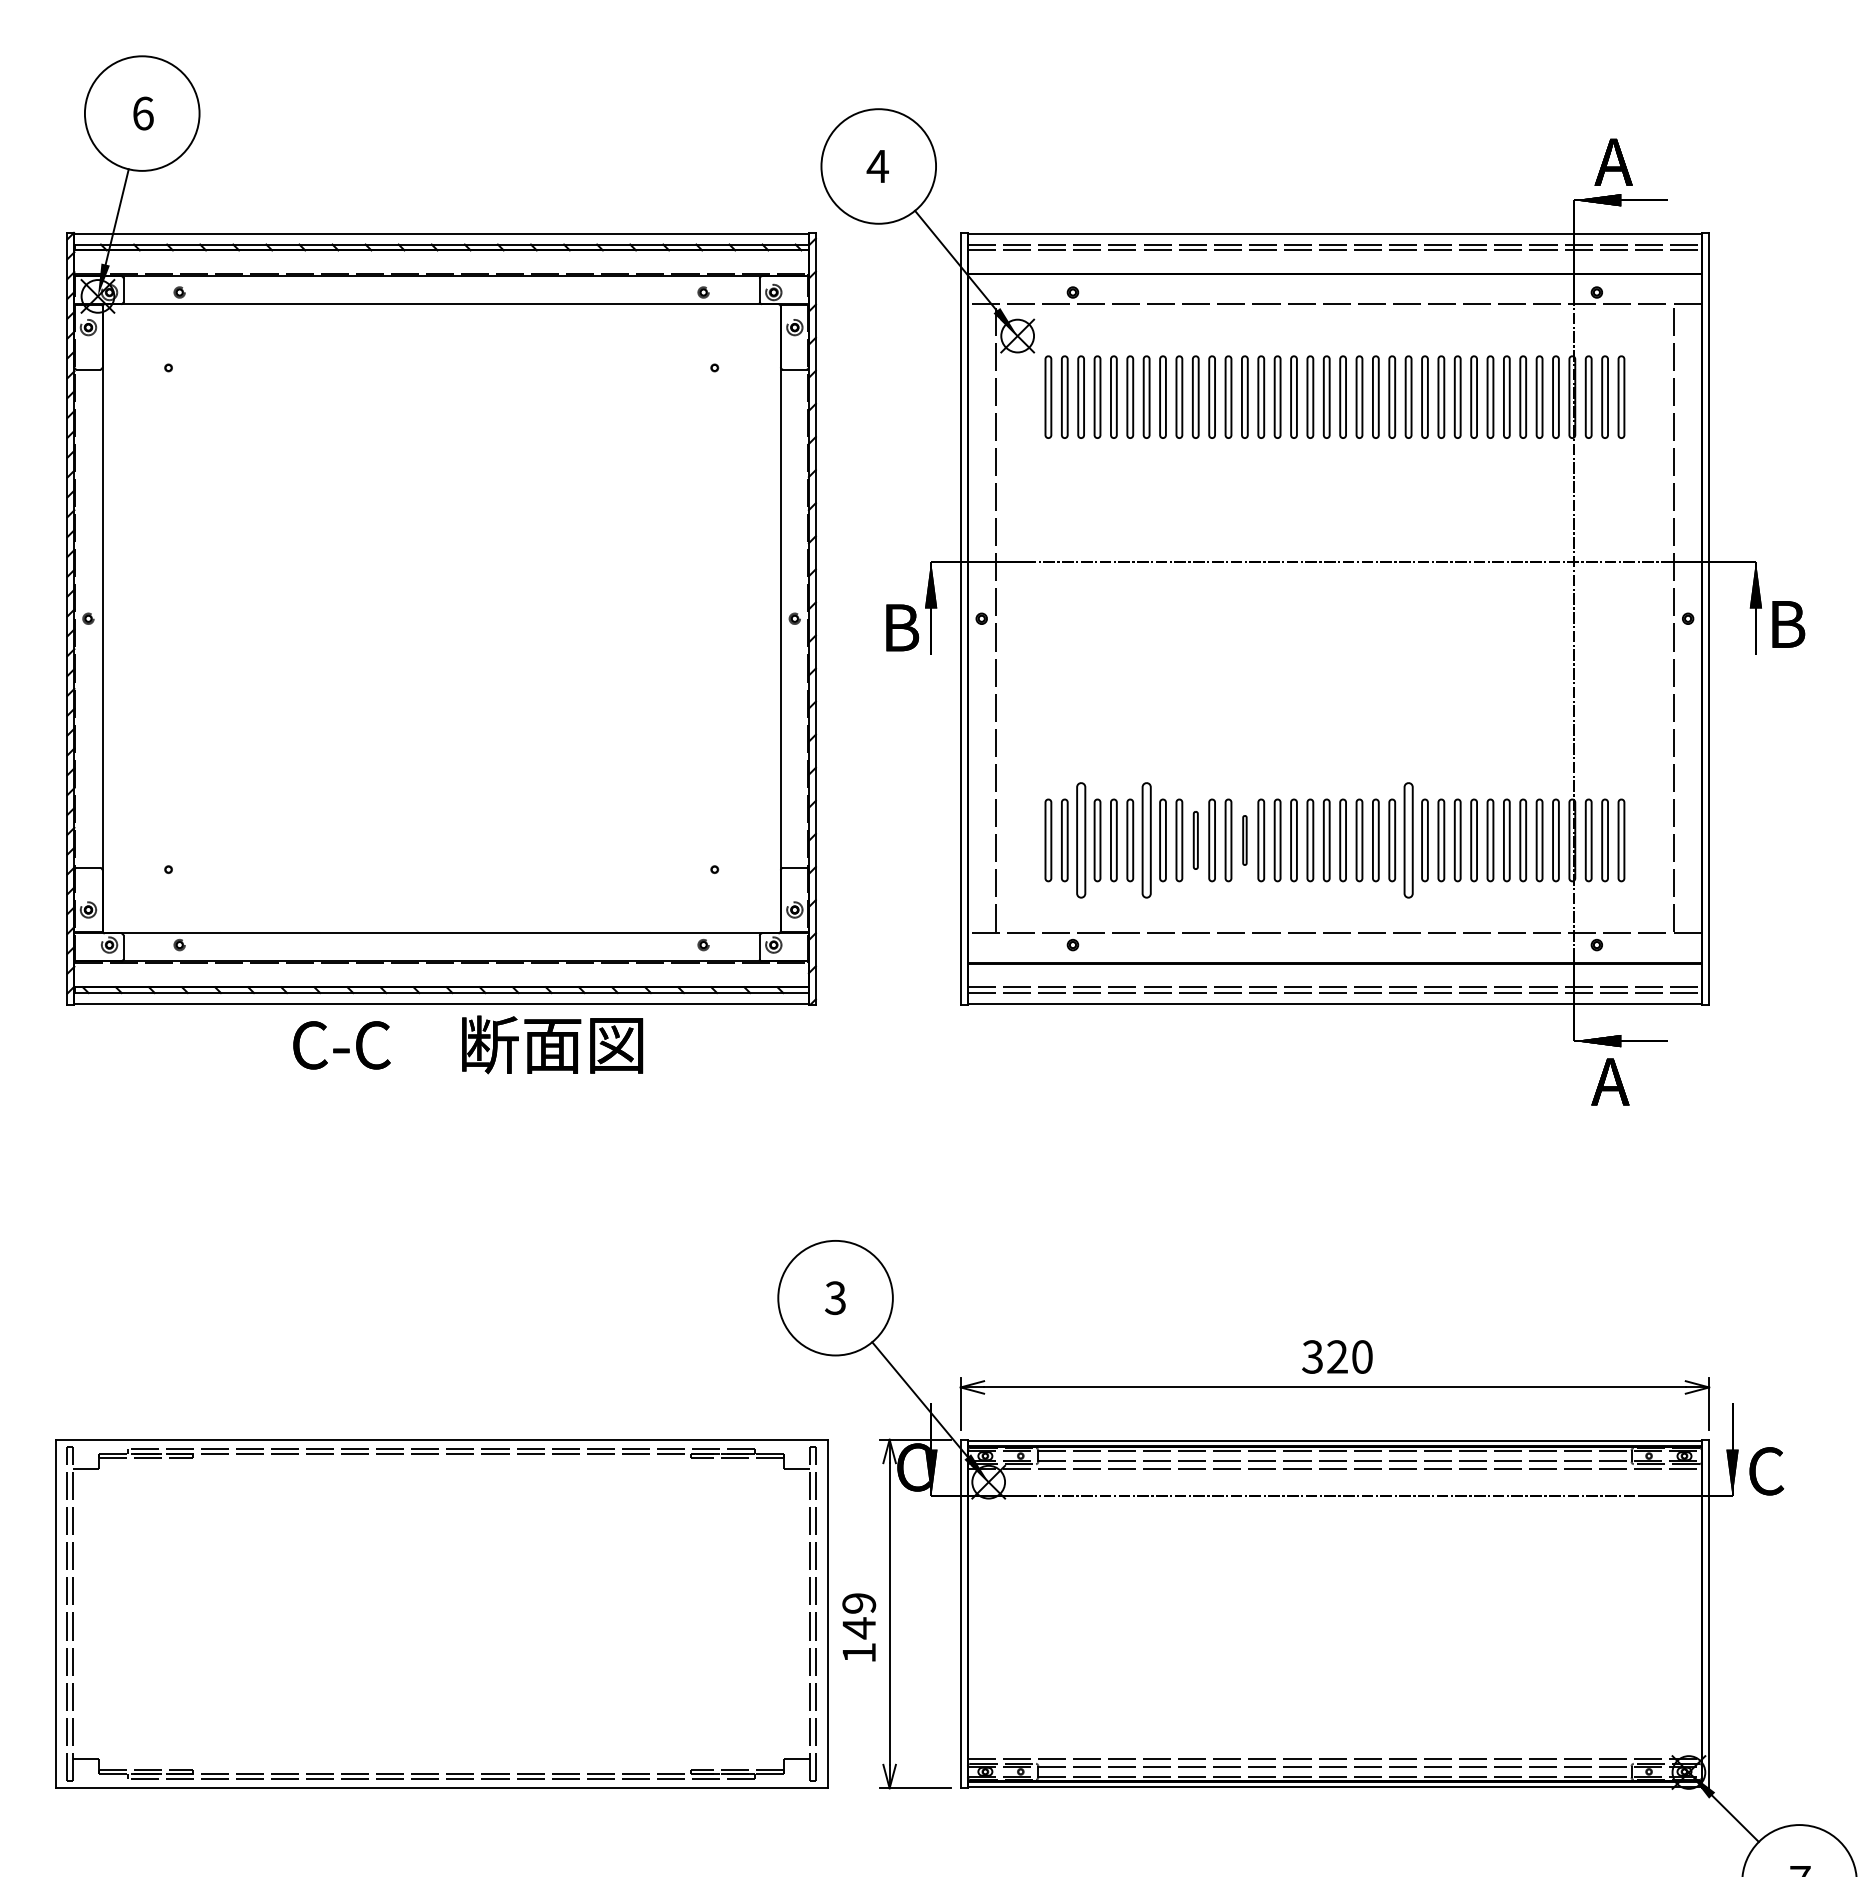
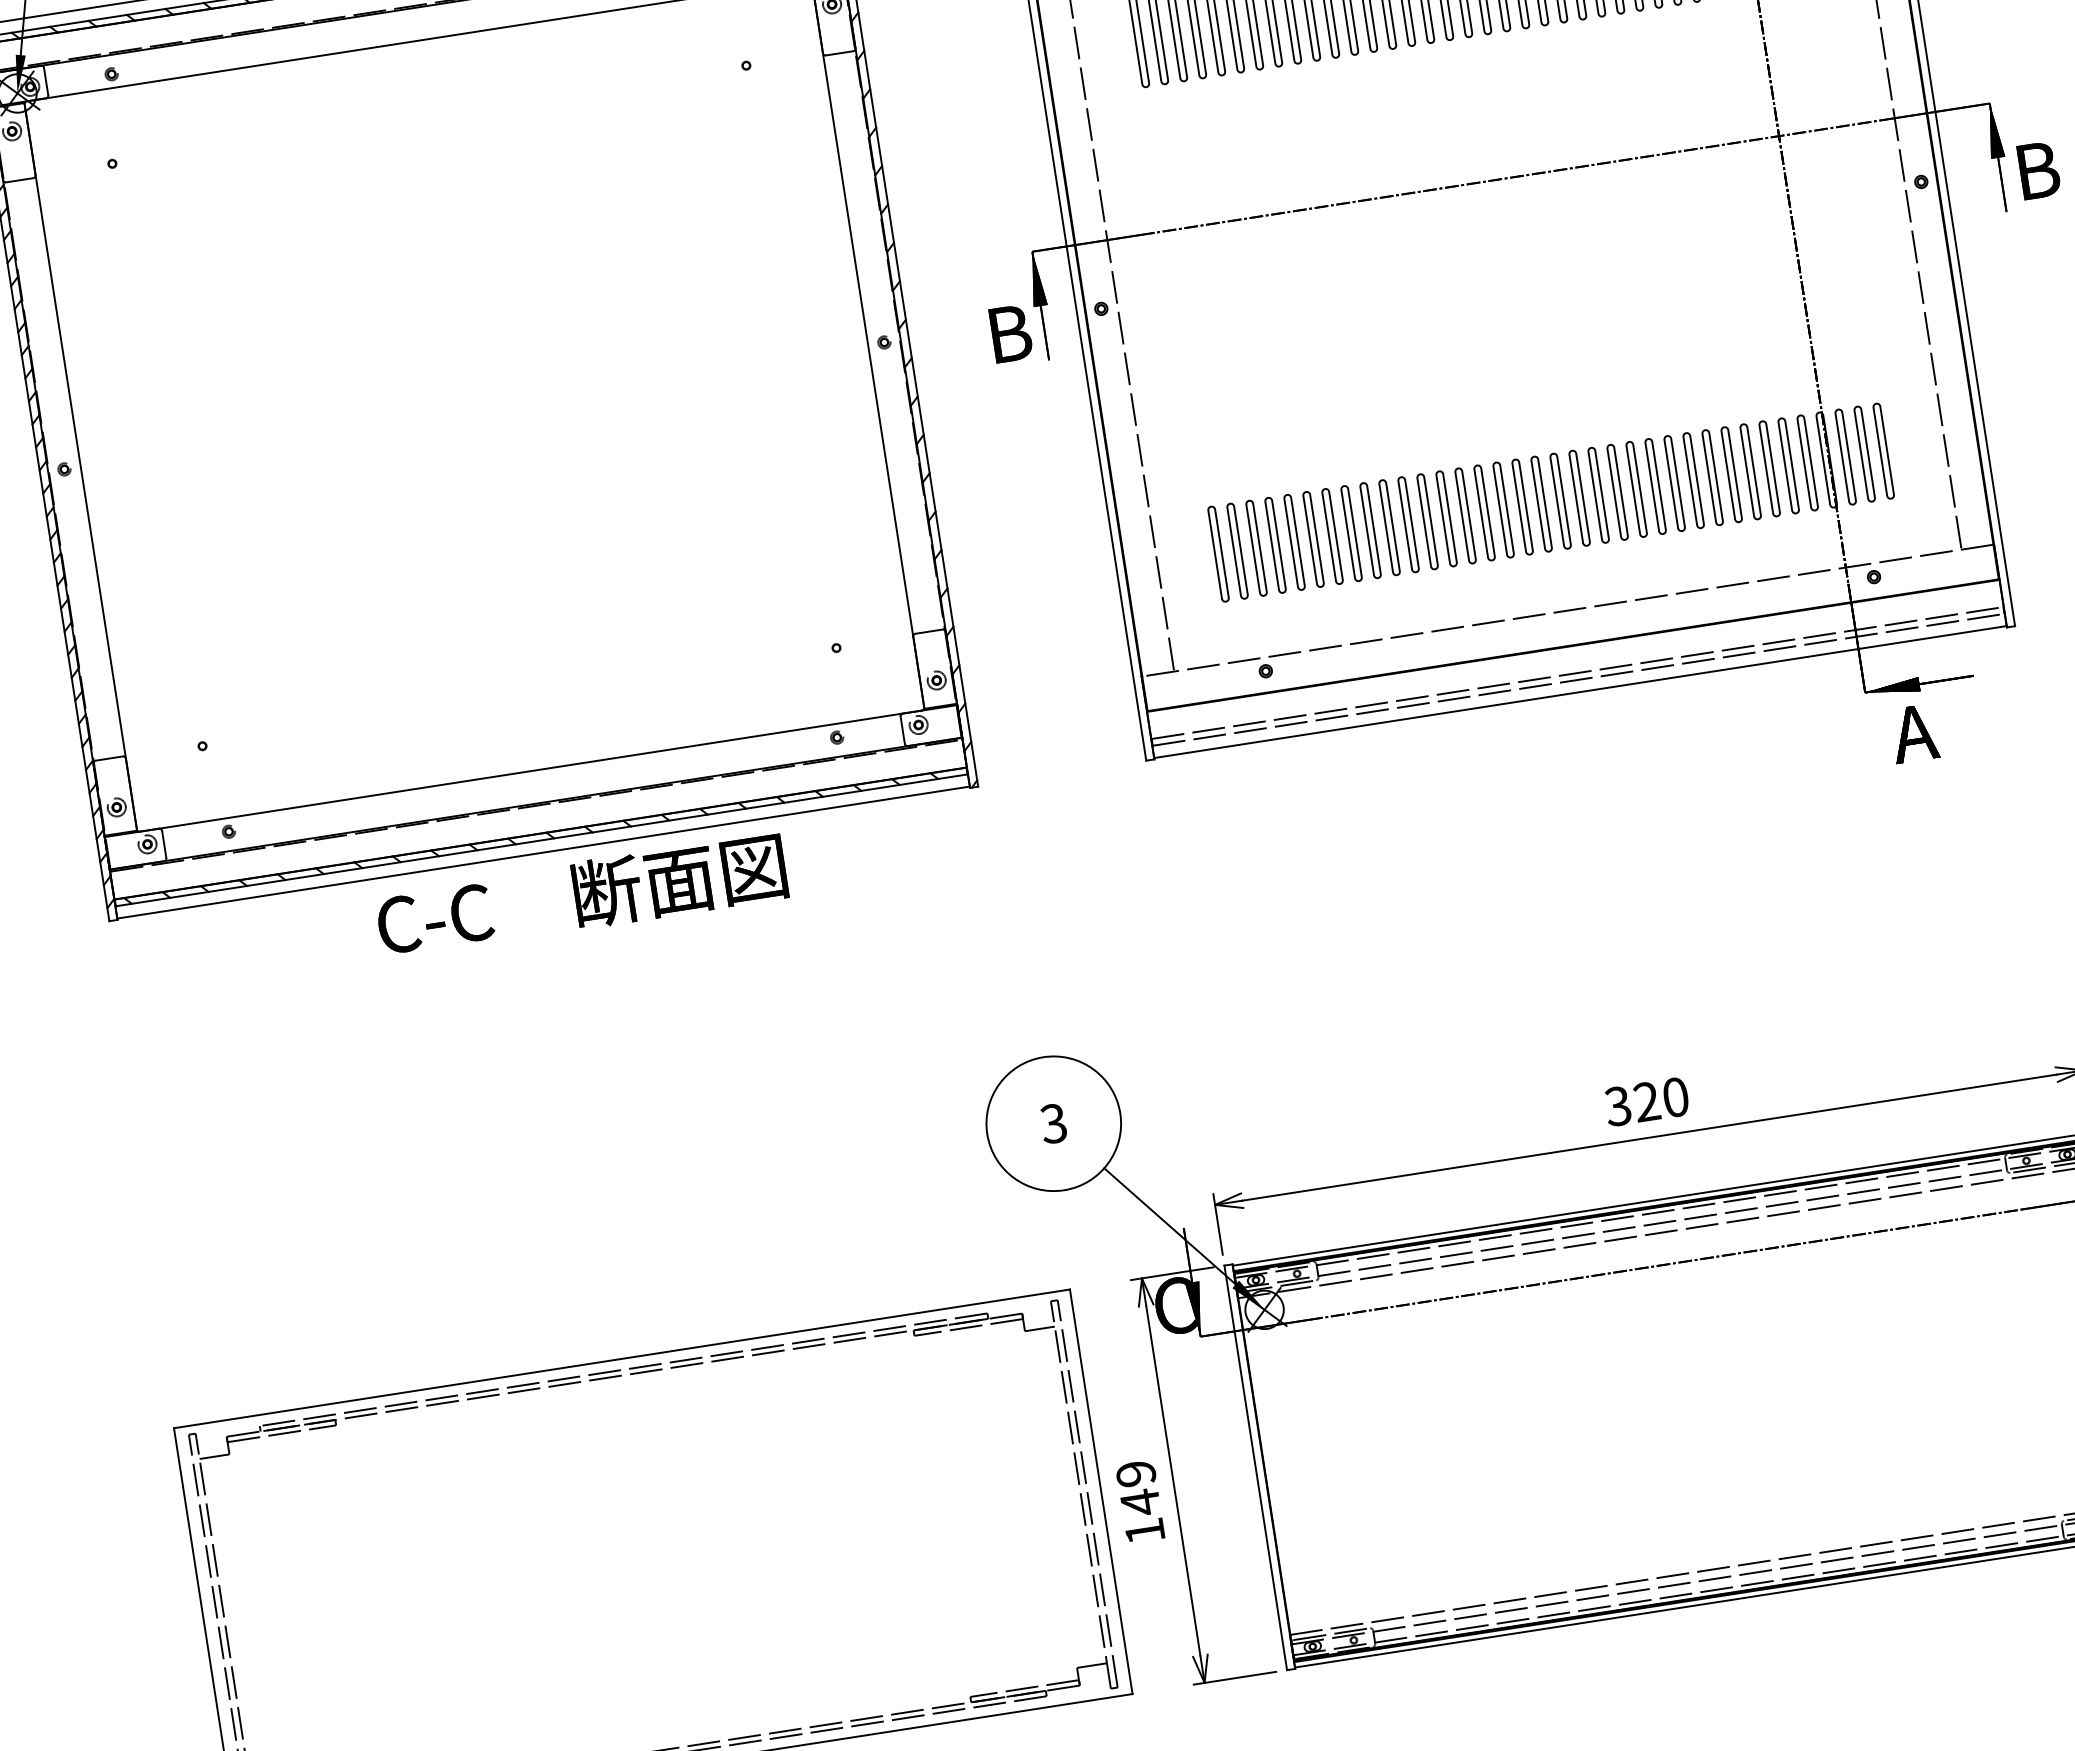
part: (1080, 840) -> (1255, 548), size x0.71
part: (1146, 840) -> (1332, 536), size x0.71
part: (1195, 840) -> (1389, 527), size x1.43
part: (1244, 840) -> (1446, 519), size x1.67
part: (1408, 840) -> (1636, 489), size x0.71

